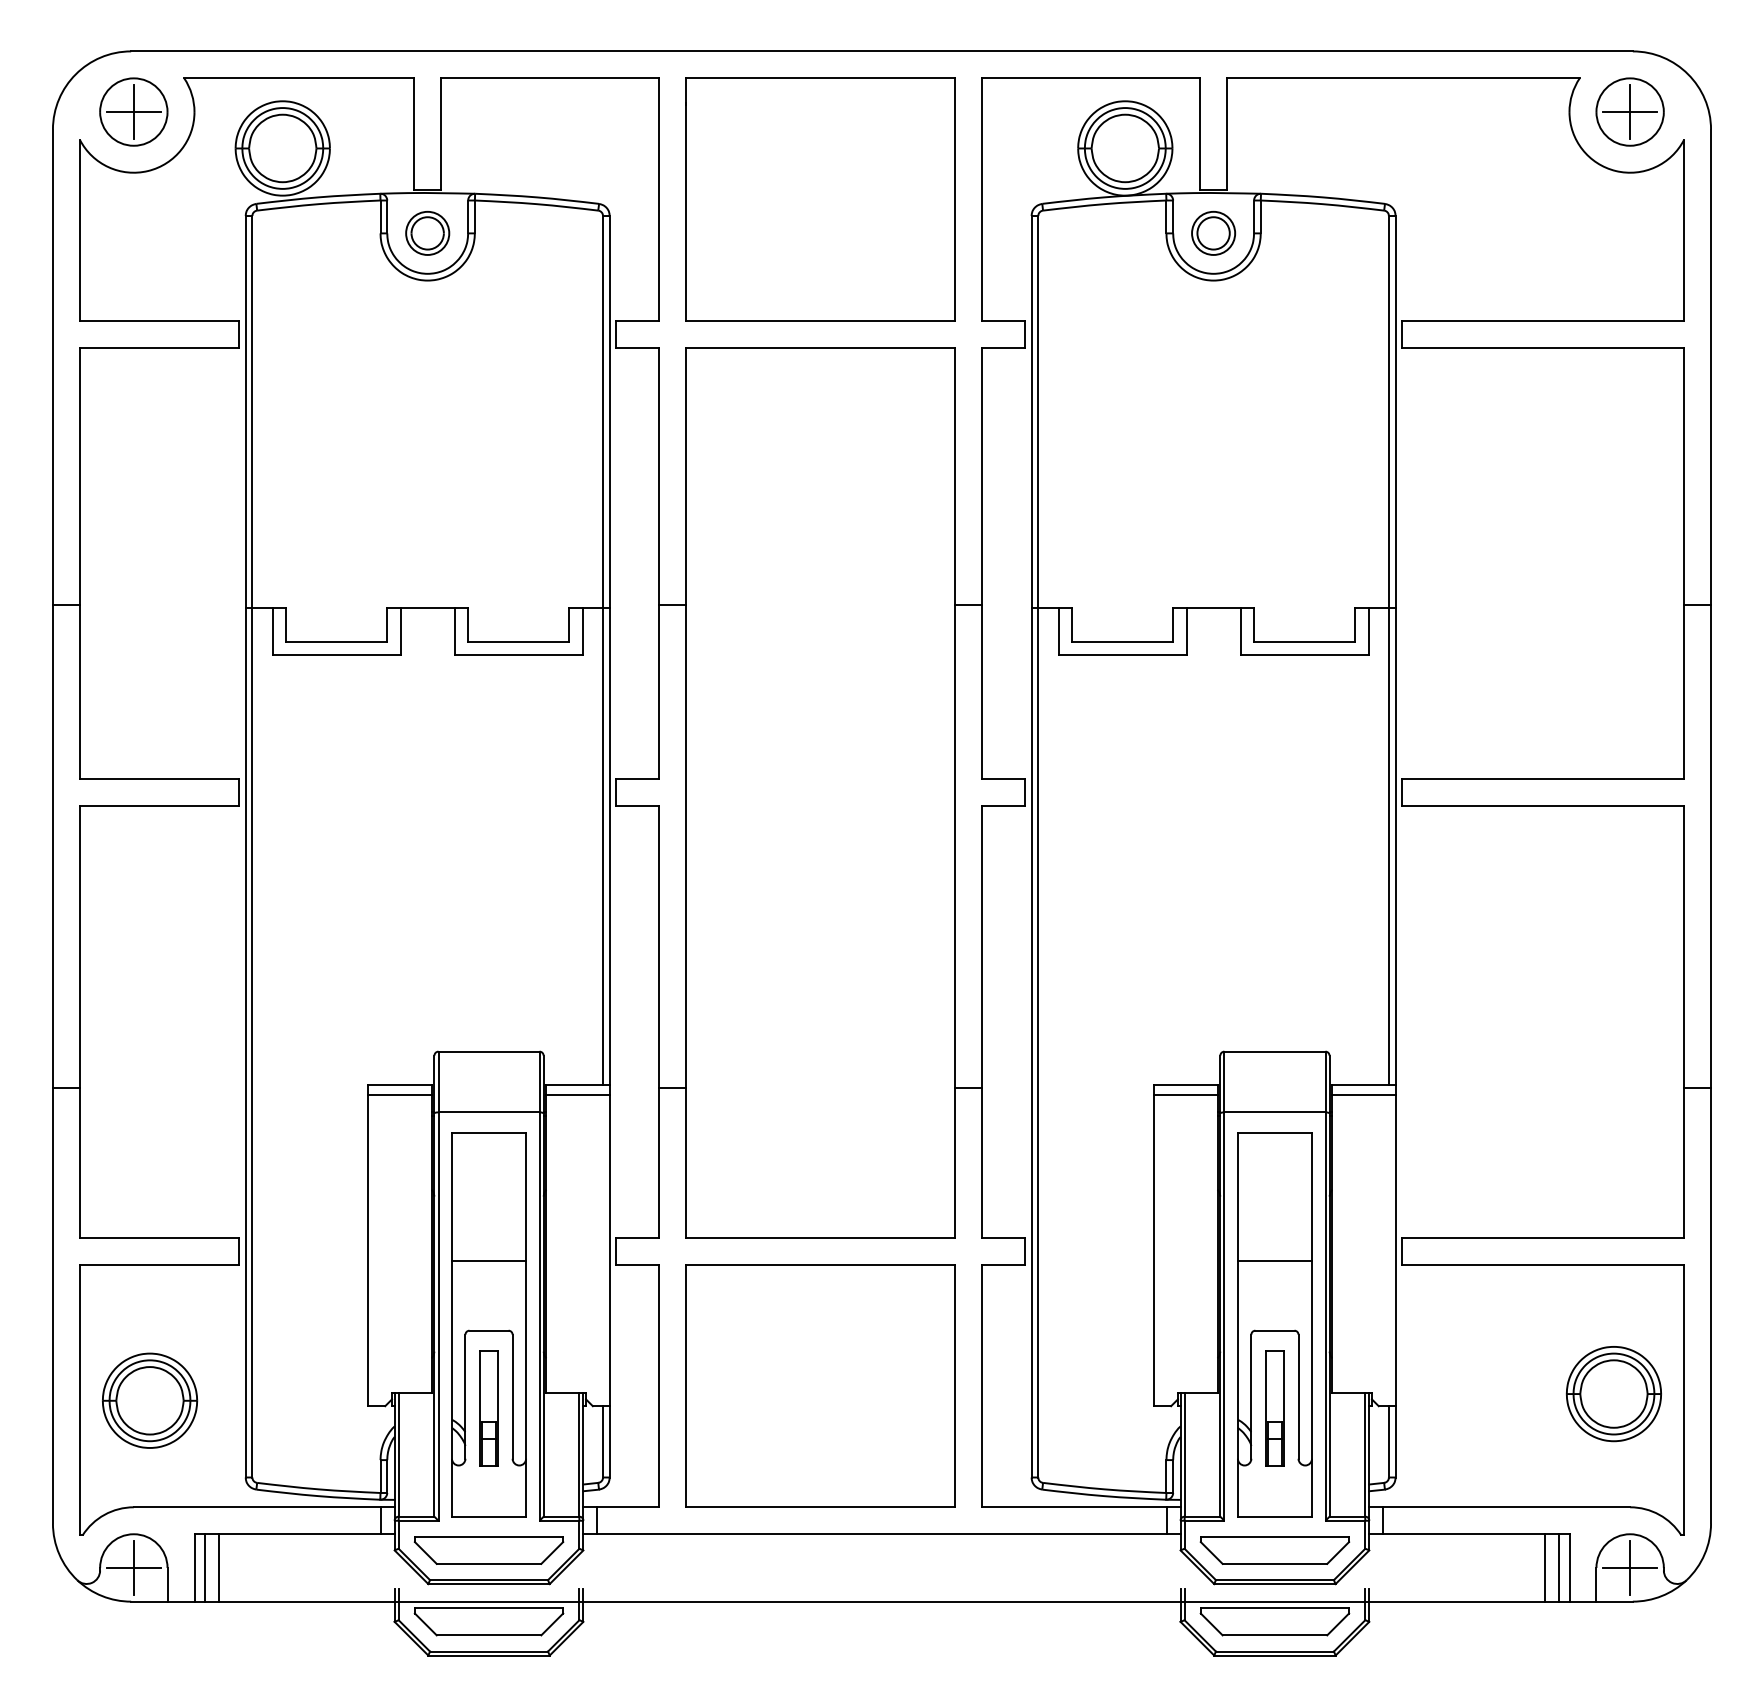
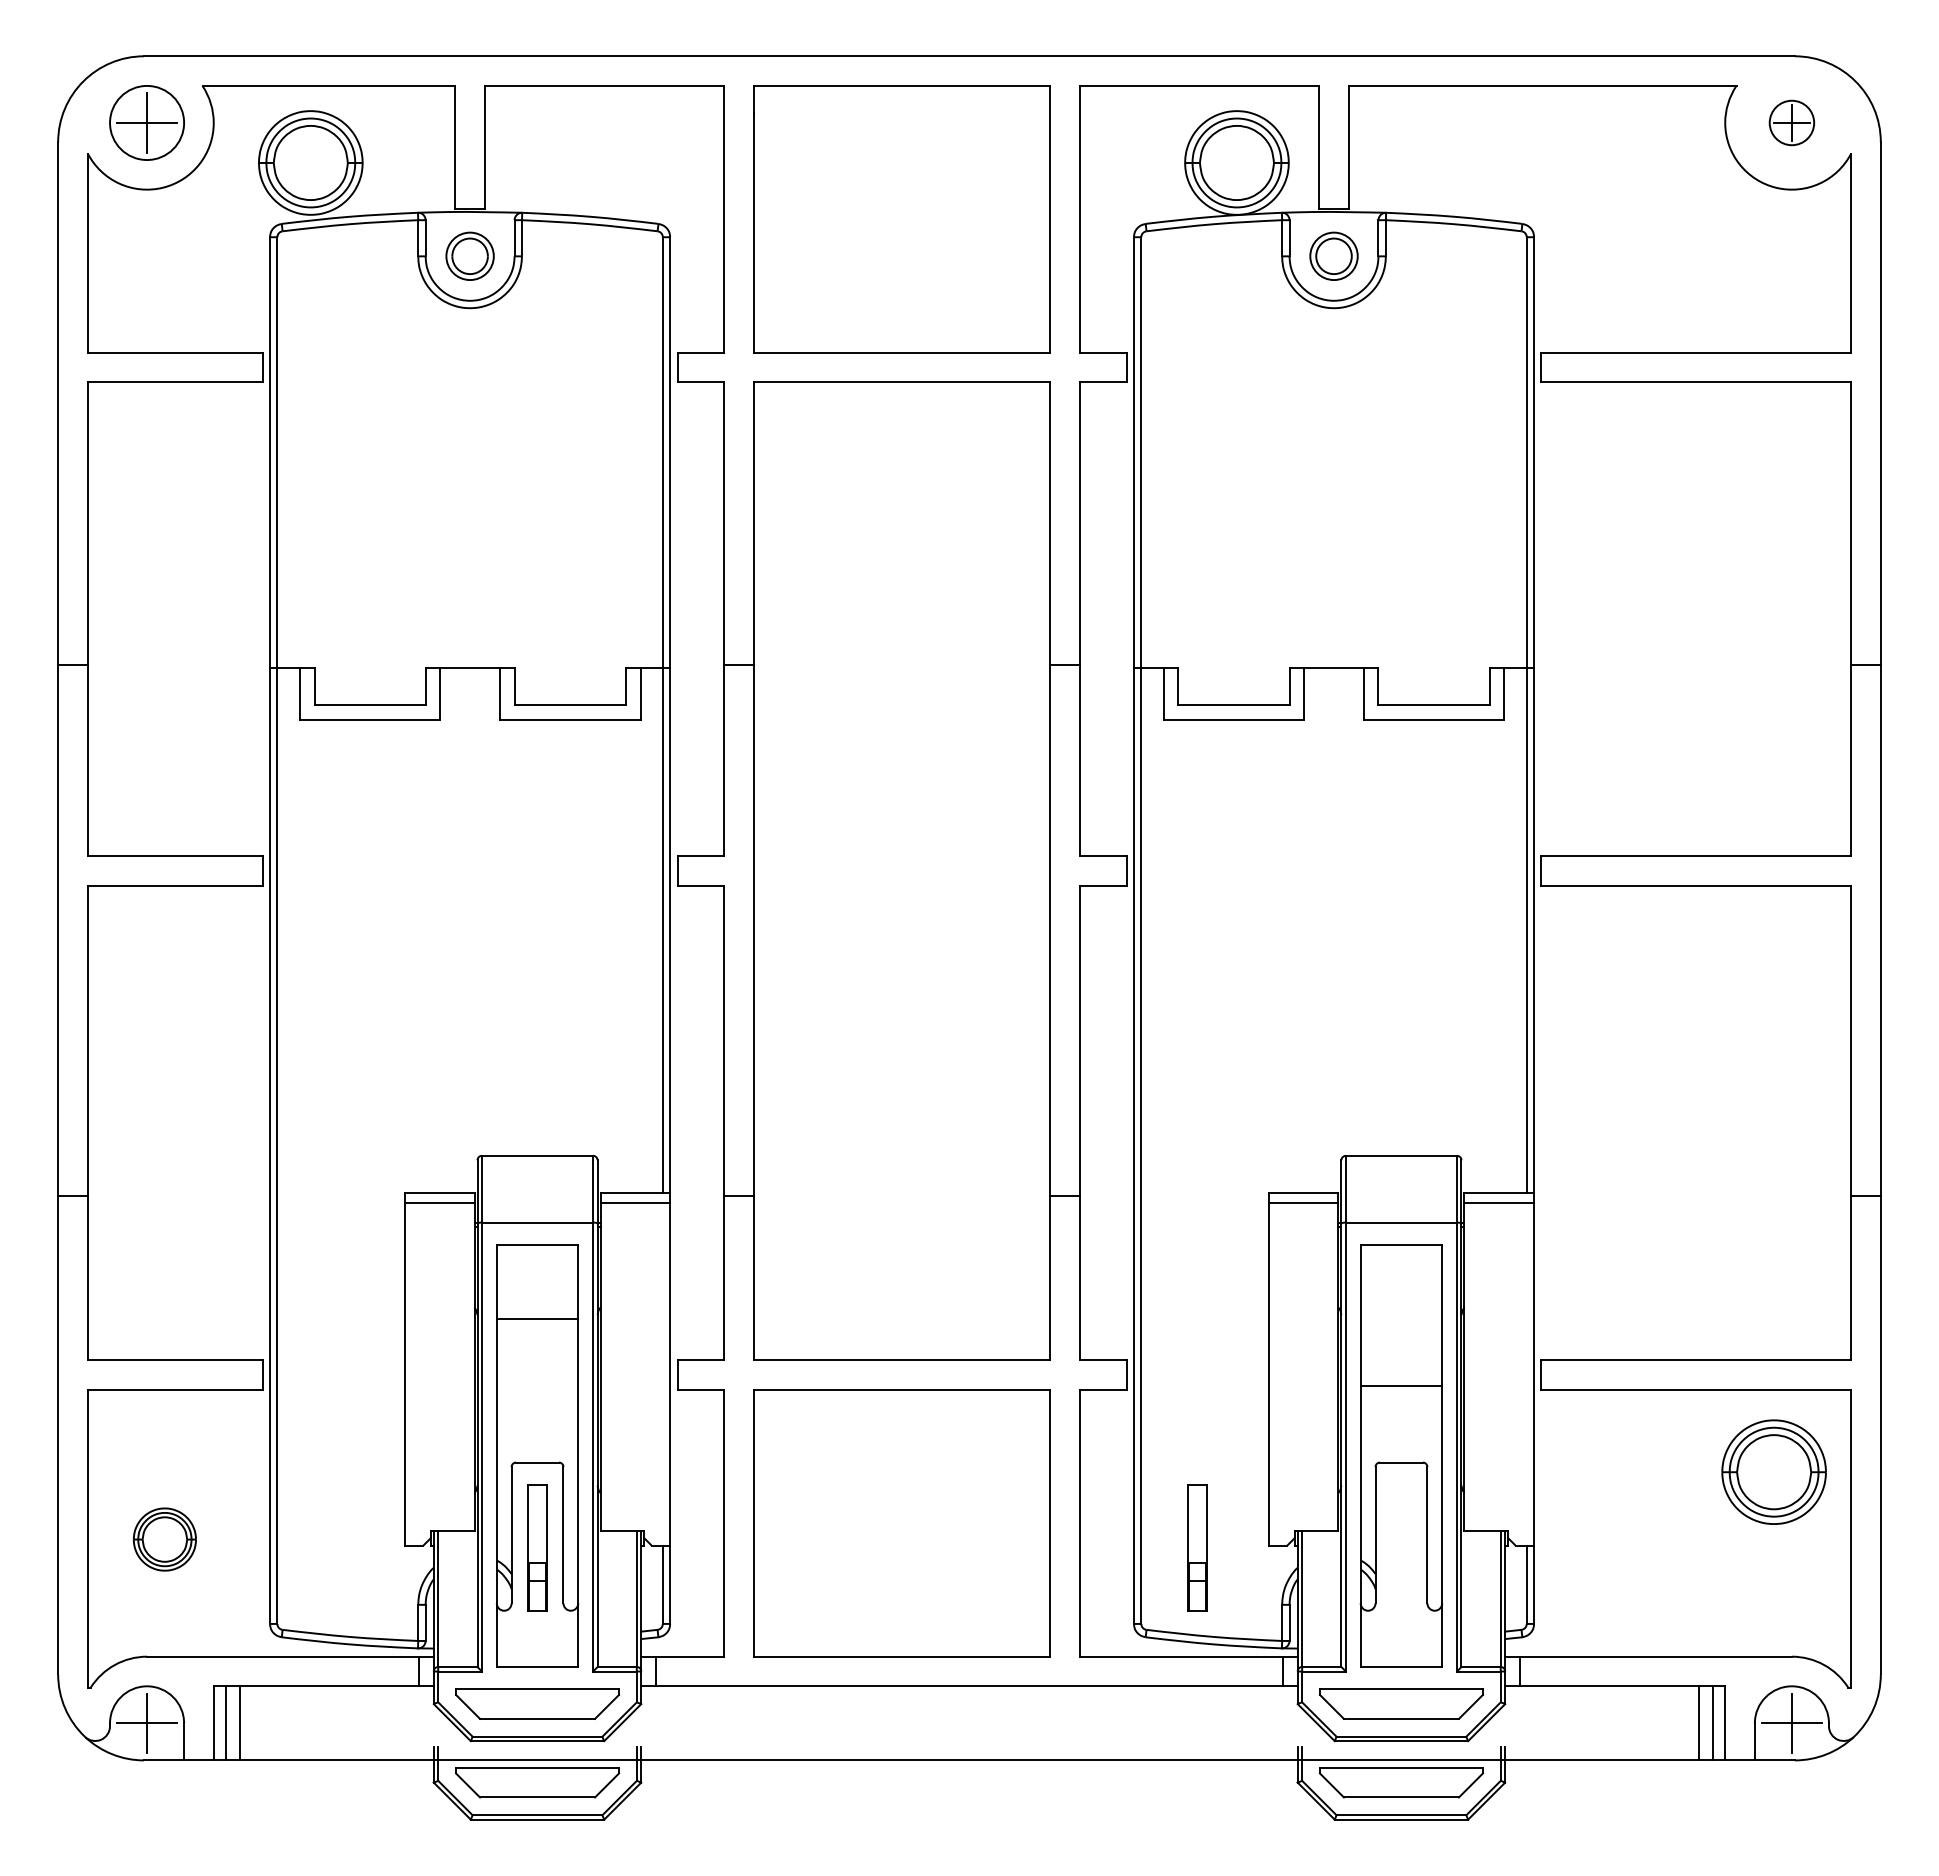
part: (1629, 111) -> (1791, 122), size x0.6
line: (489, 1260) -> (537, 1318), moved
part: (1613, 1393) -> (1773, 1471), moved
part: (149, 1400) -> (164, 1539), size x0.6
part: (1274, 1407) -> (1197, 1547), moved

